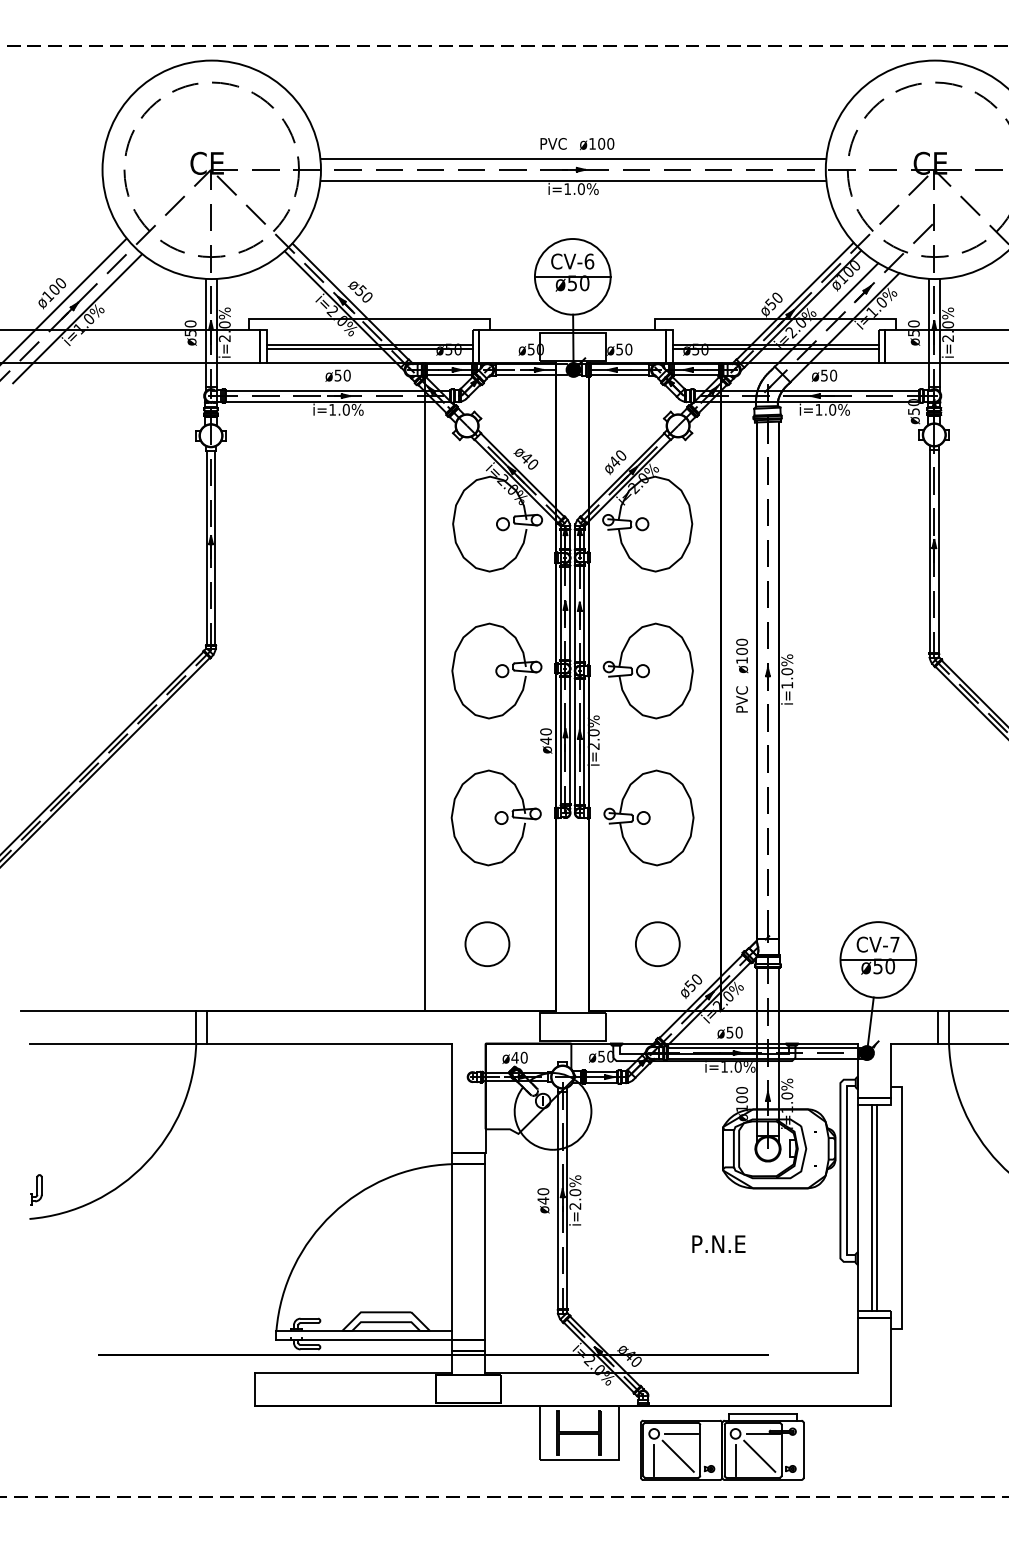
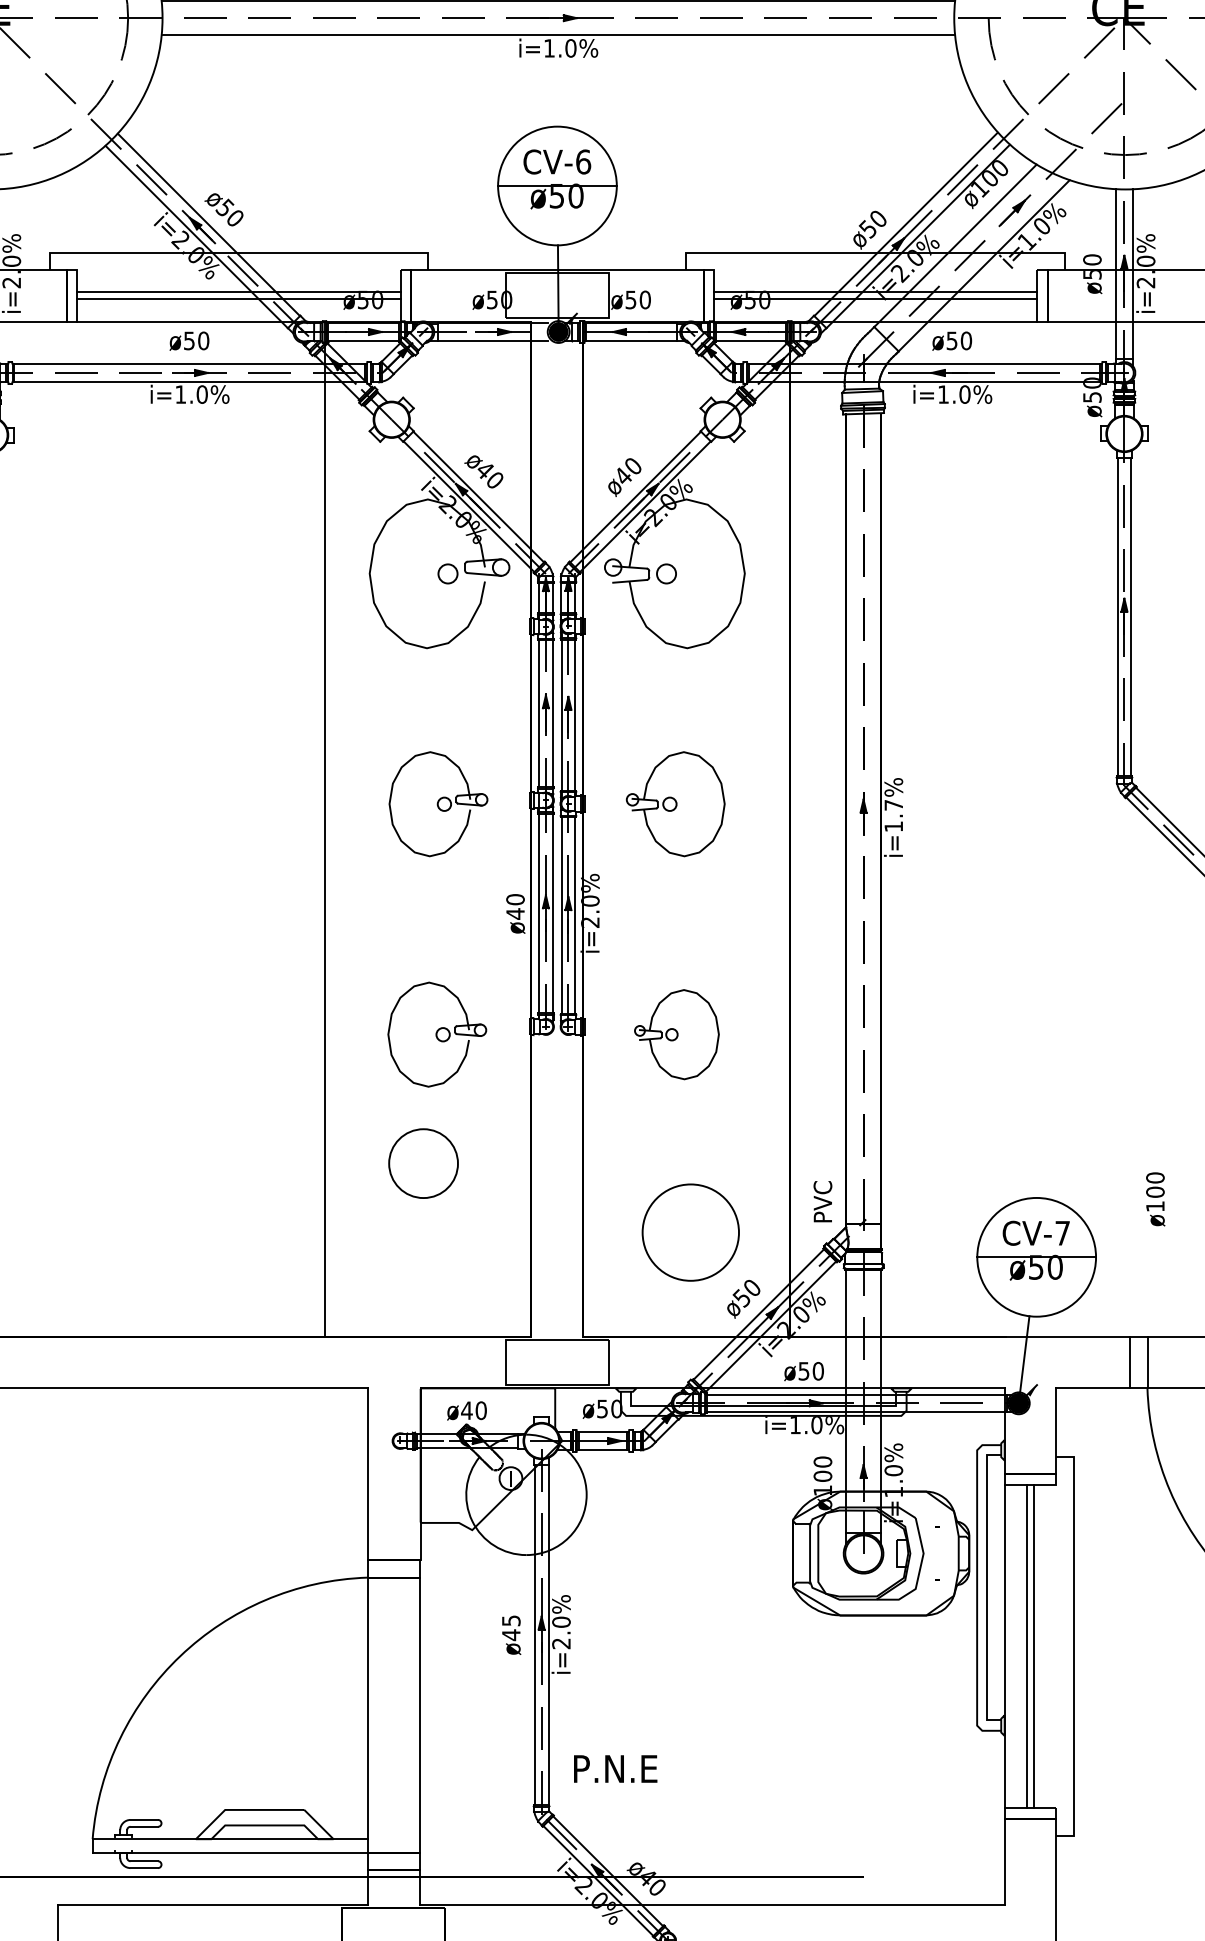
text: (742, 655) -> (1156, 1198), moved
part: (496, 670) -> (437, 803), size x0.7
part: (647, 670) -> (674, 803), size x0.7
text: (787, 671) -> (894, 804), i=1.0% -> i=1.7%
text: (741, 699) -> (822, 1201), moved
part: (495, 817) -> (436, 1033), size x0.7
part: (648, 817) -> (676, 1033), size x0.6
circle: (487, 943) -> (423, 1162), moved
circle: (657, 944) -> (690, 1233), size x1.4
text: (543, 1191) -> (511, 1620), ø40 -> ø45
text: (718, 1243) -> (615, 1767), moved

